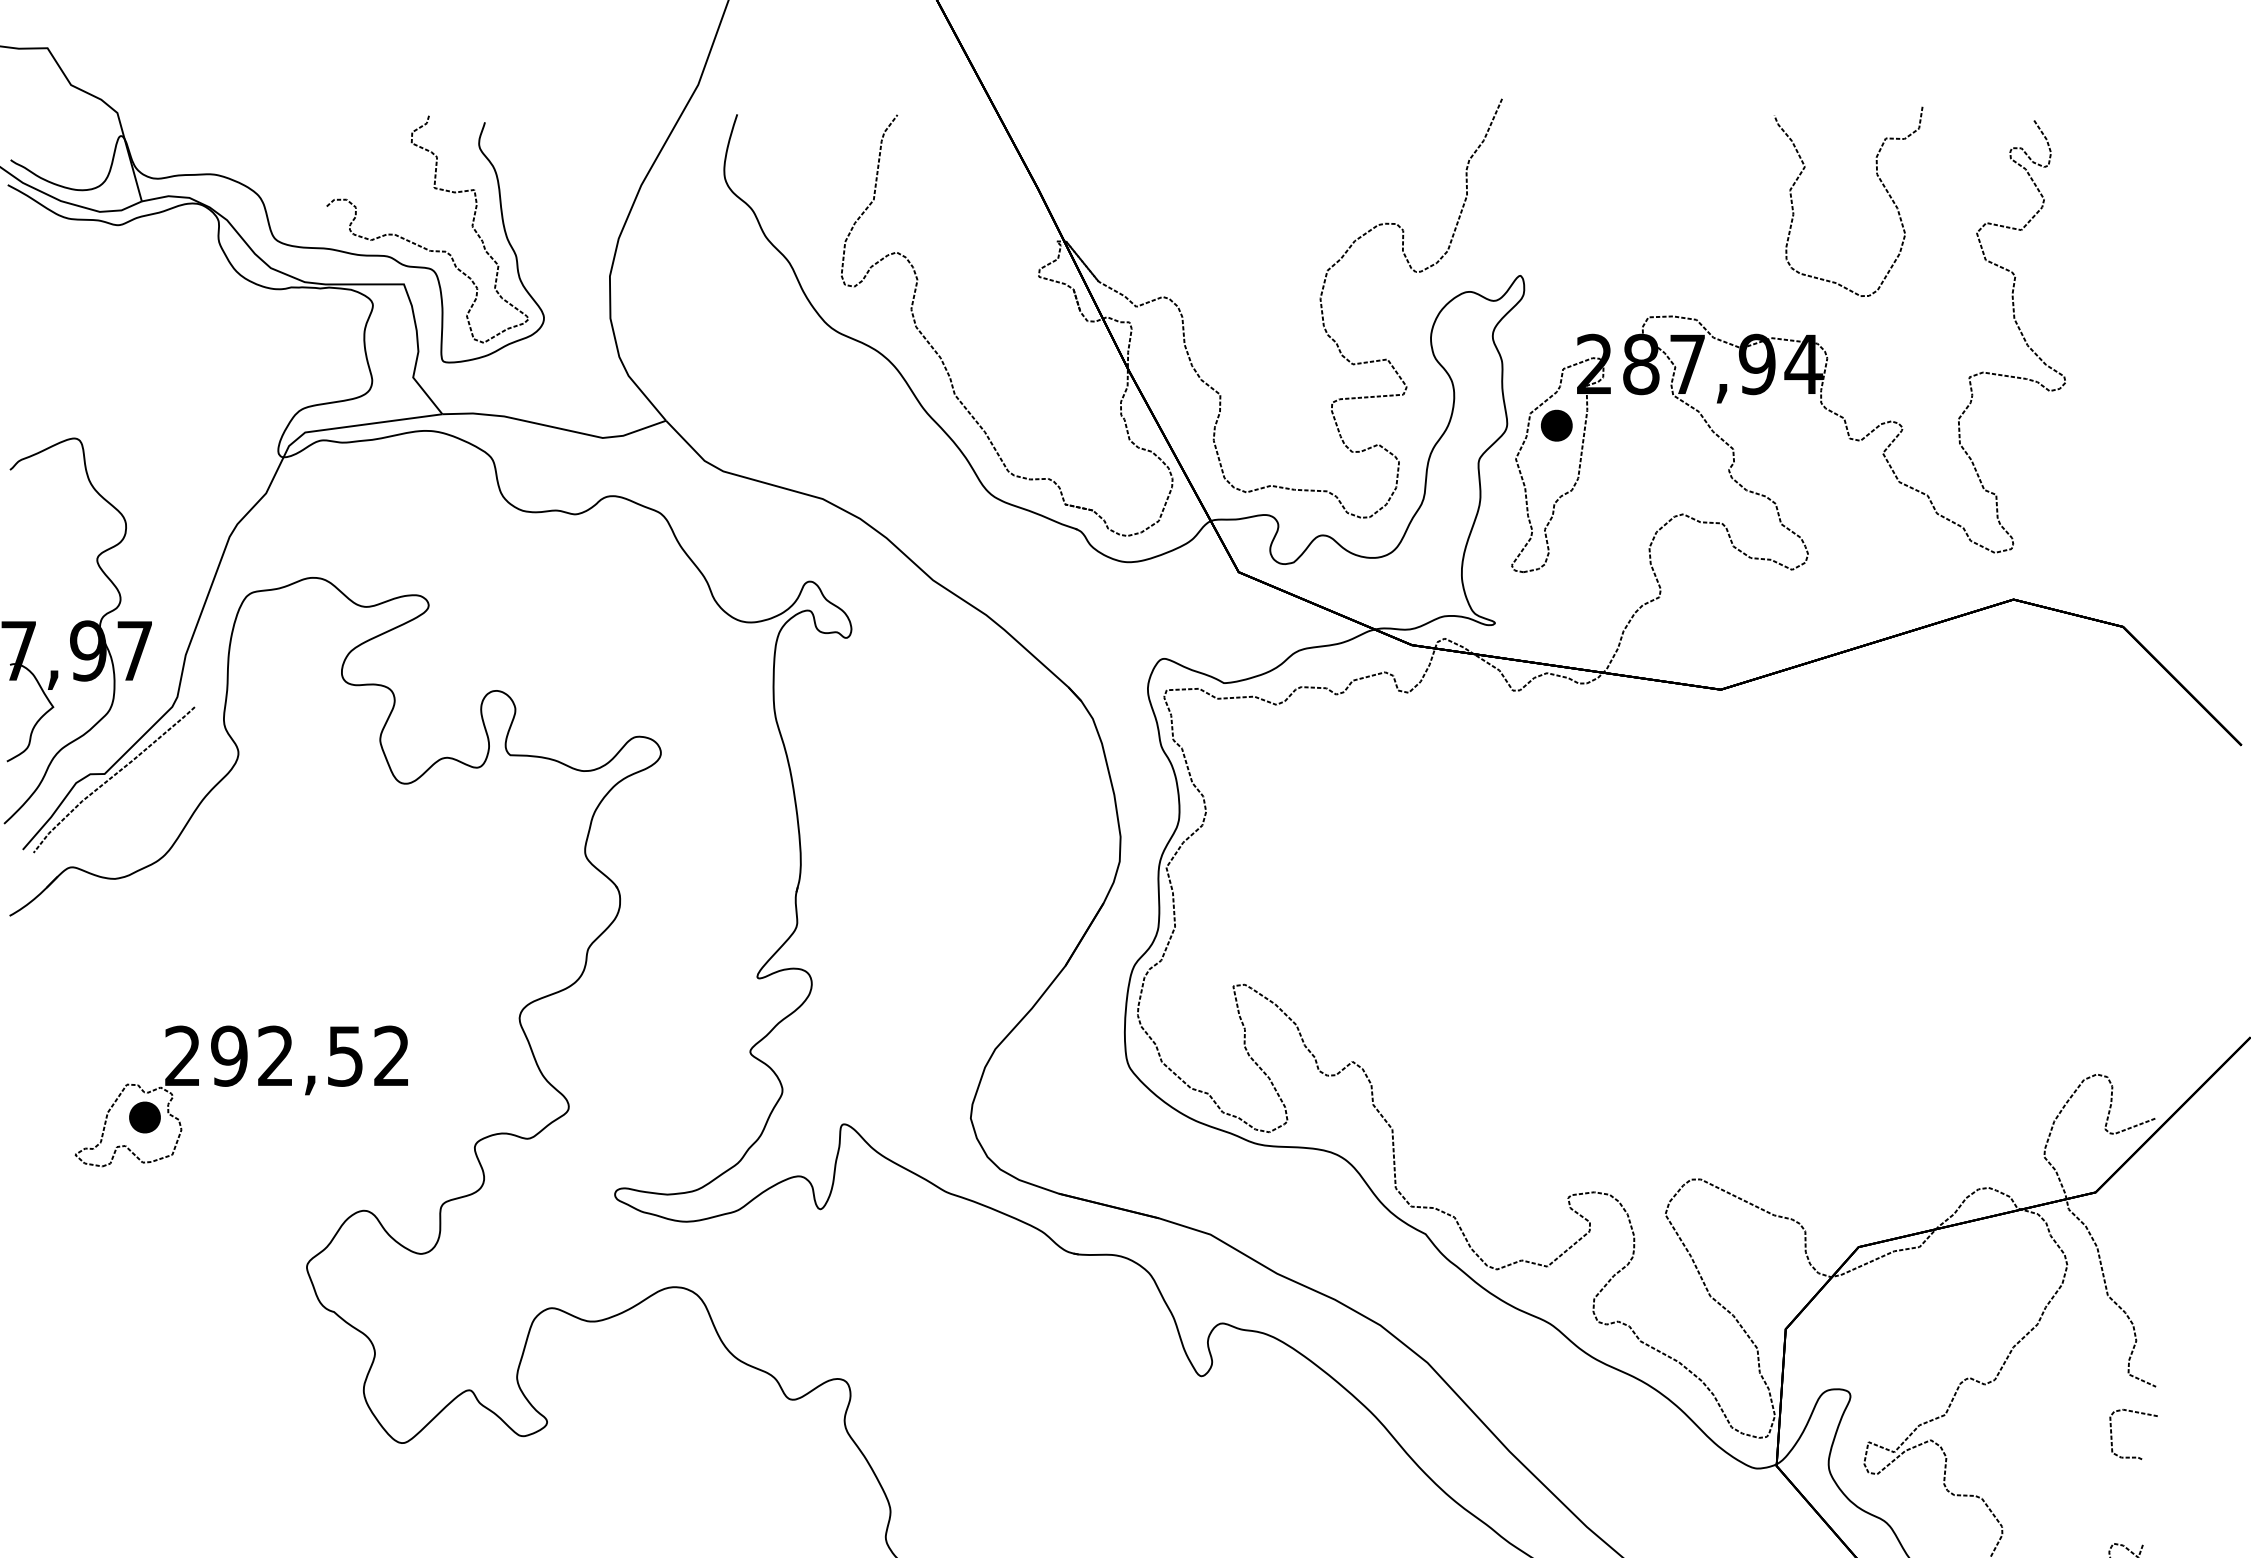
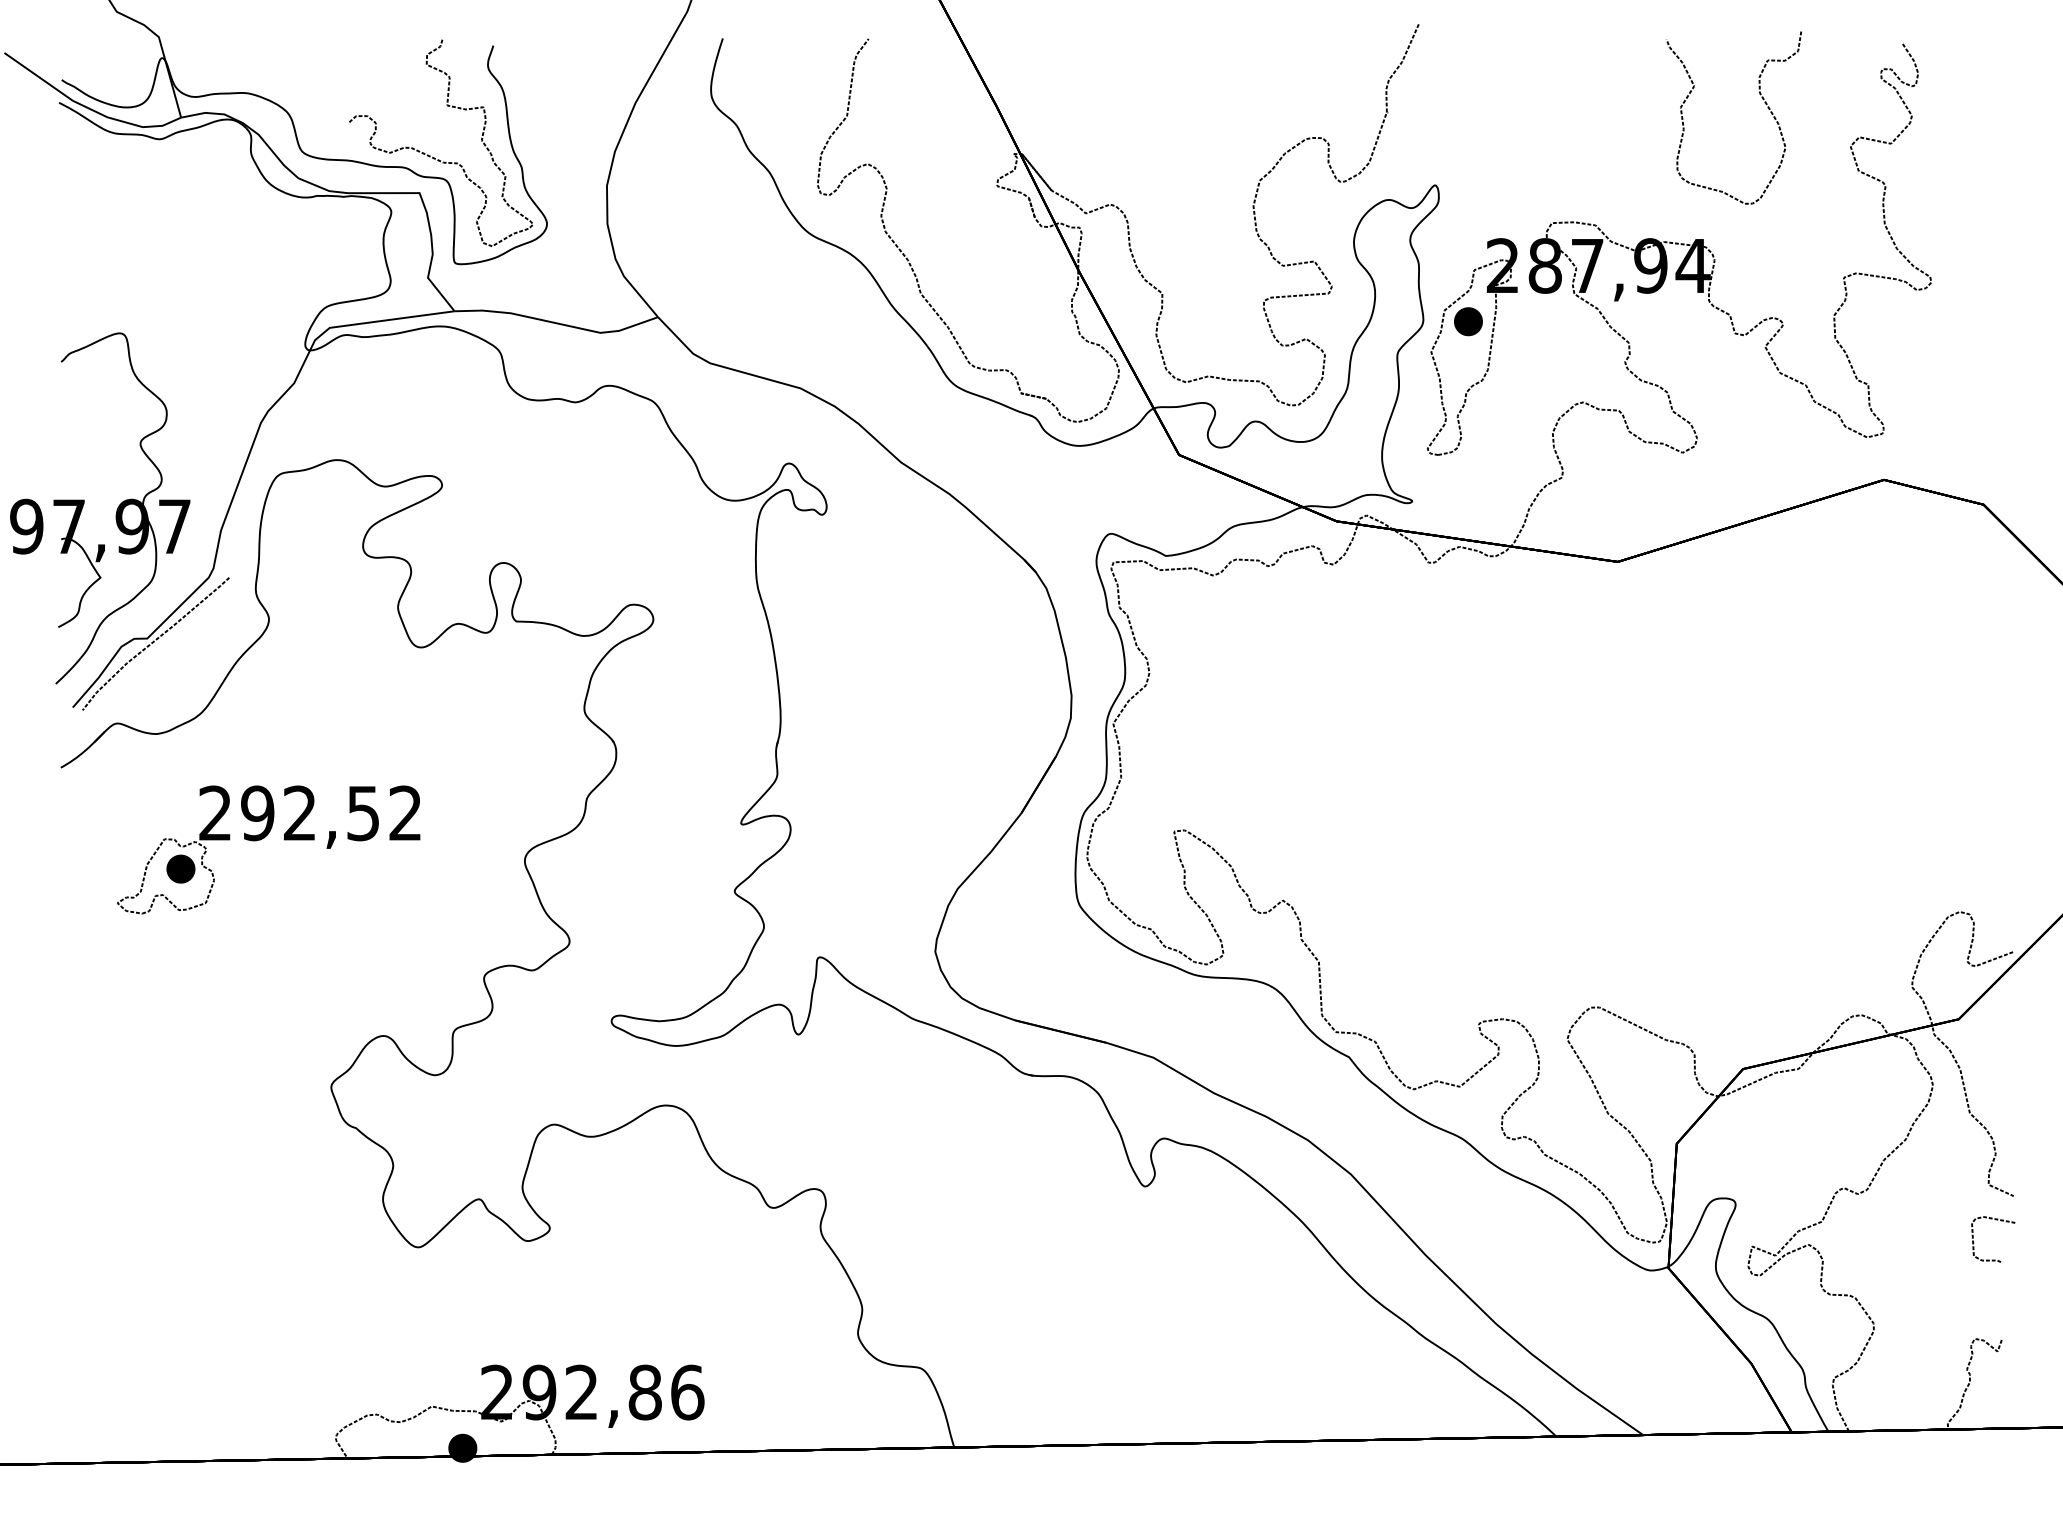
part: (234, 1084) -> (262, 839), moved

